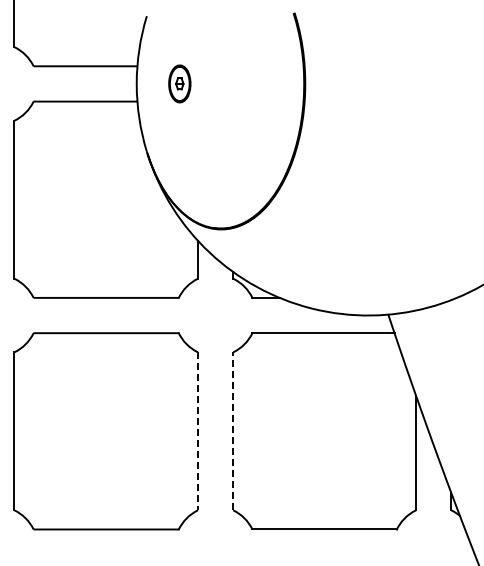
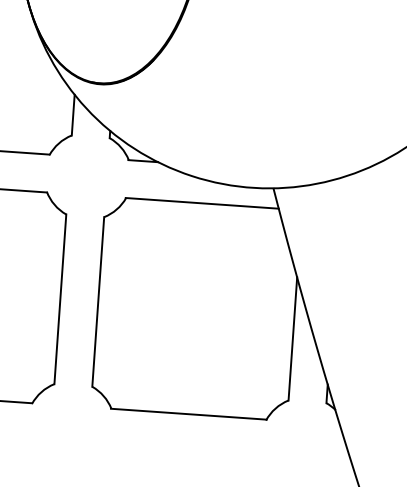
line: (233, 430) -> (98, 301), dashed -> solid
line: (197, 431) -> (59, 299), dashed -> solid

